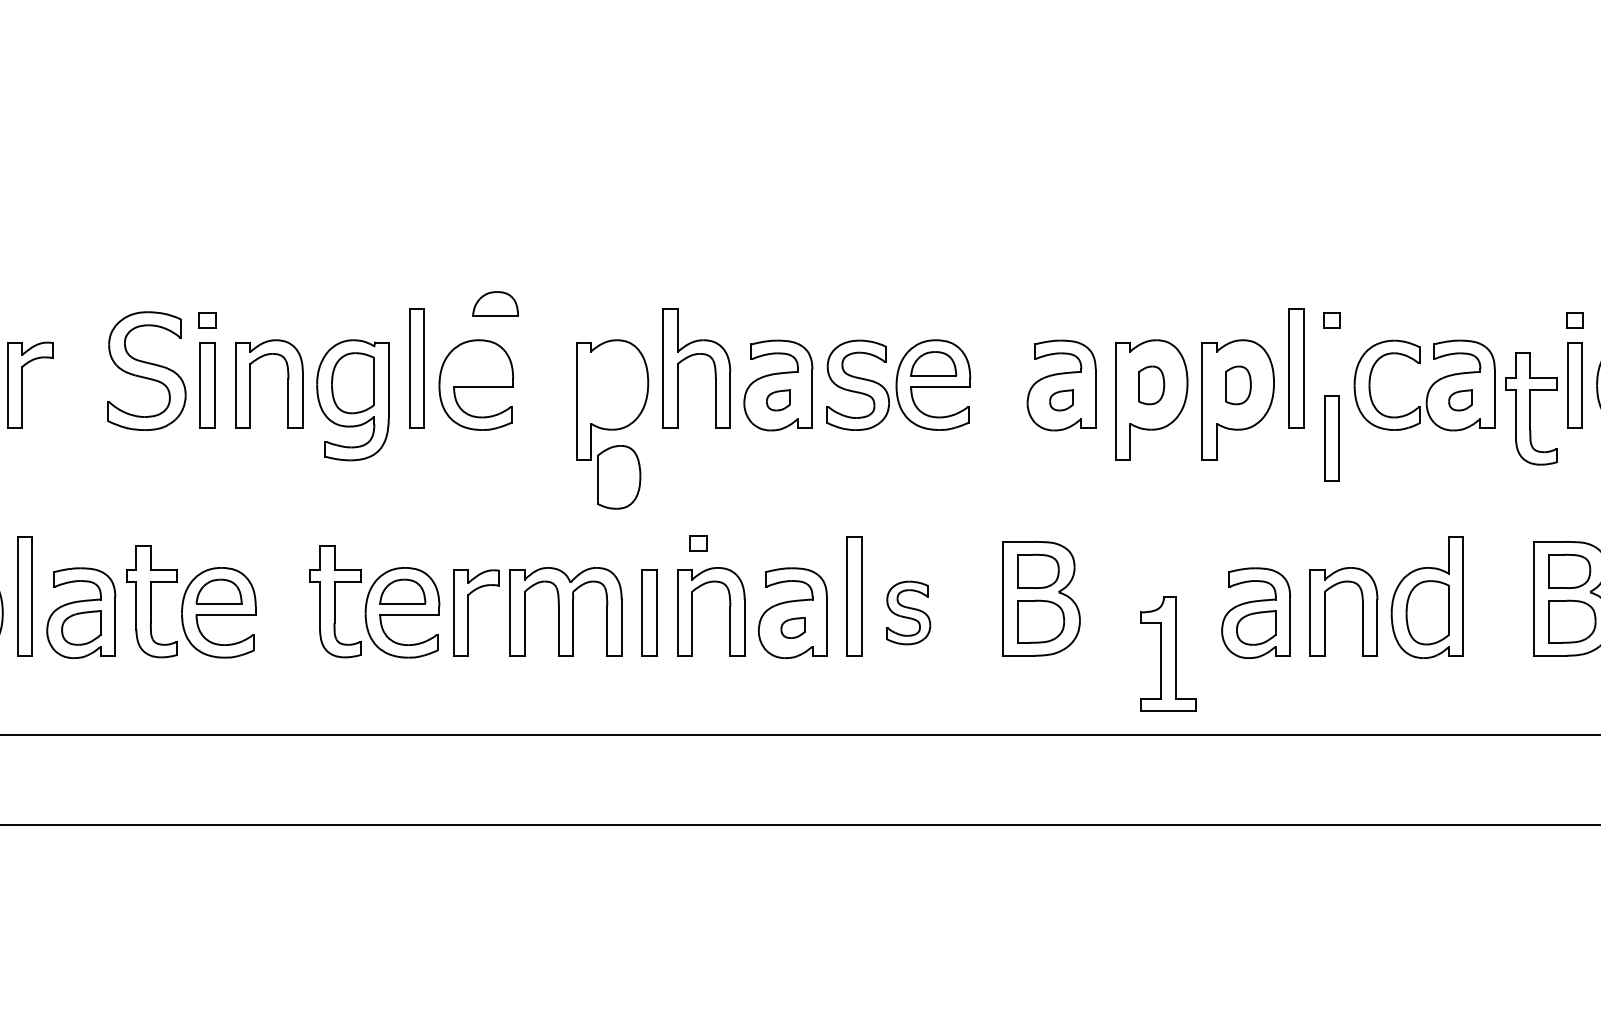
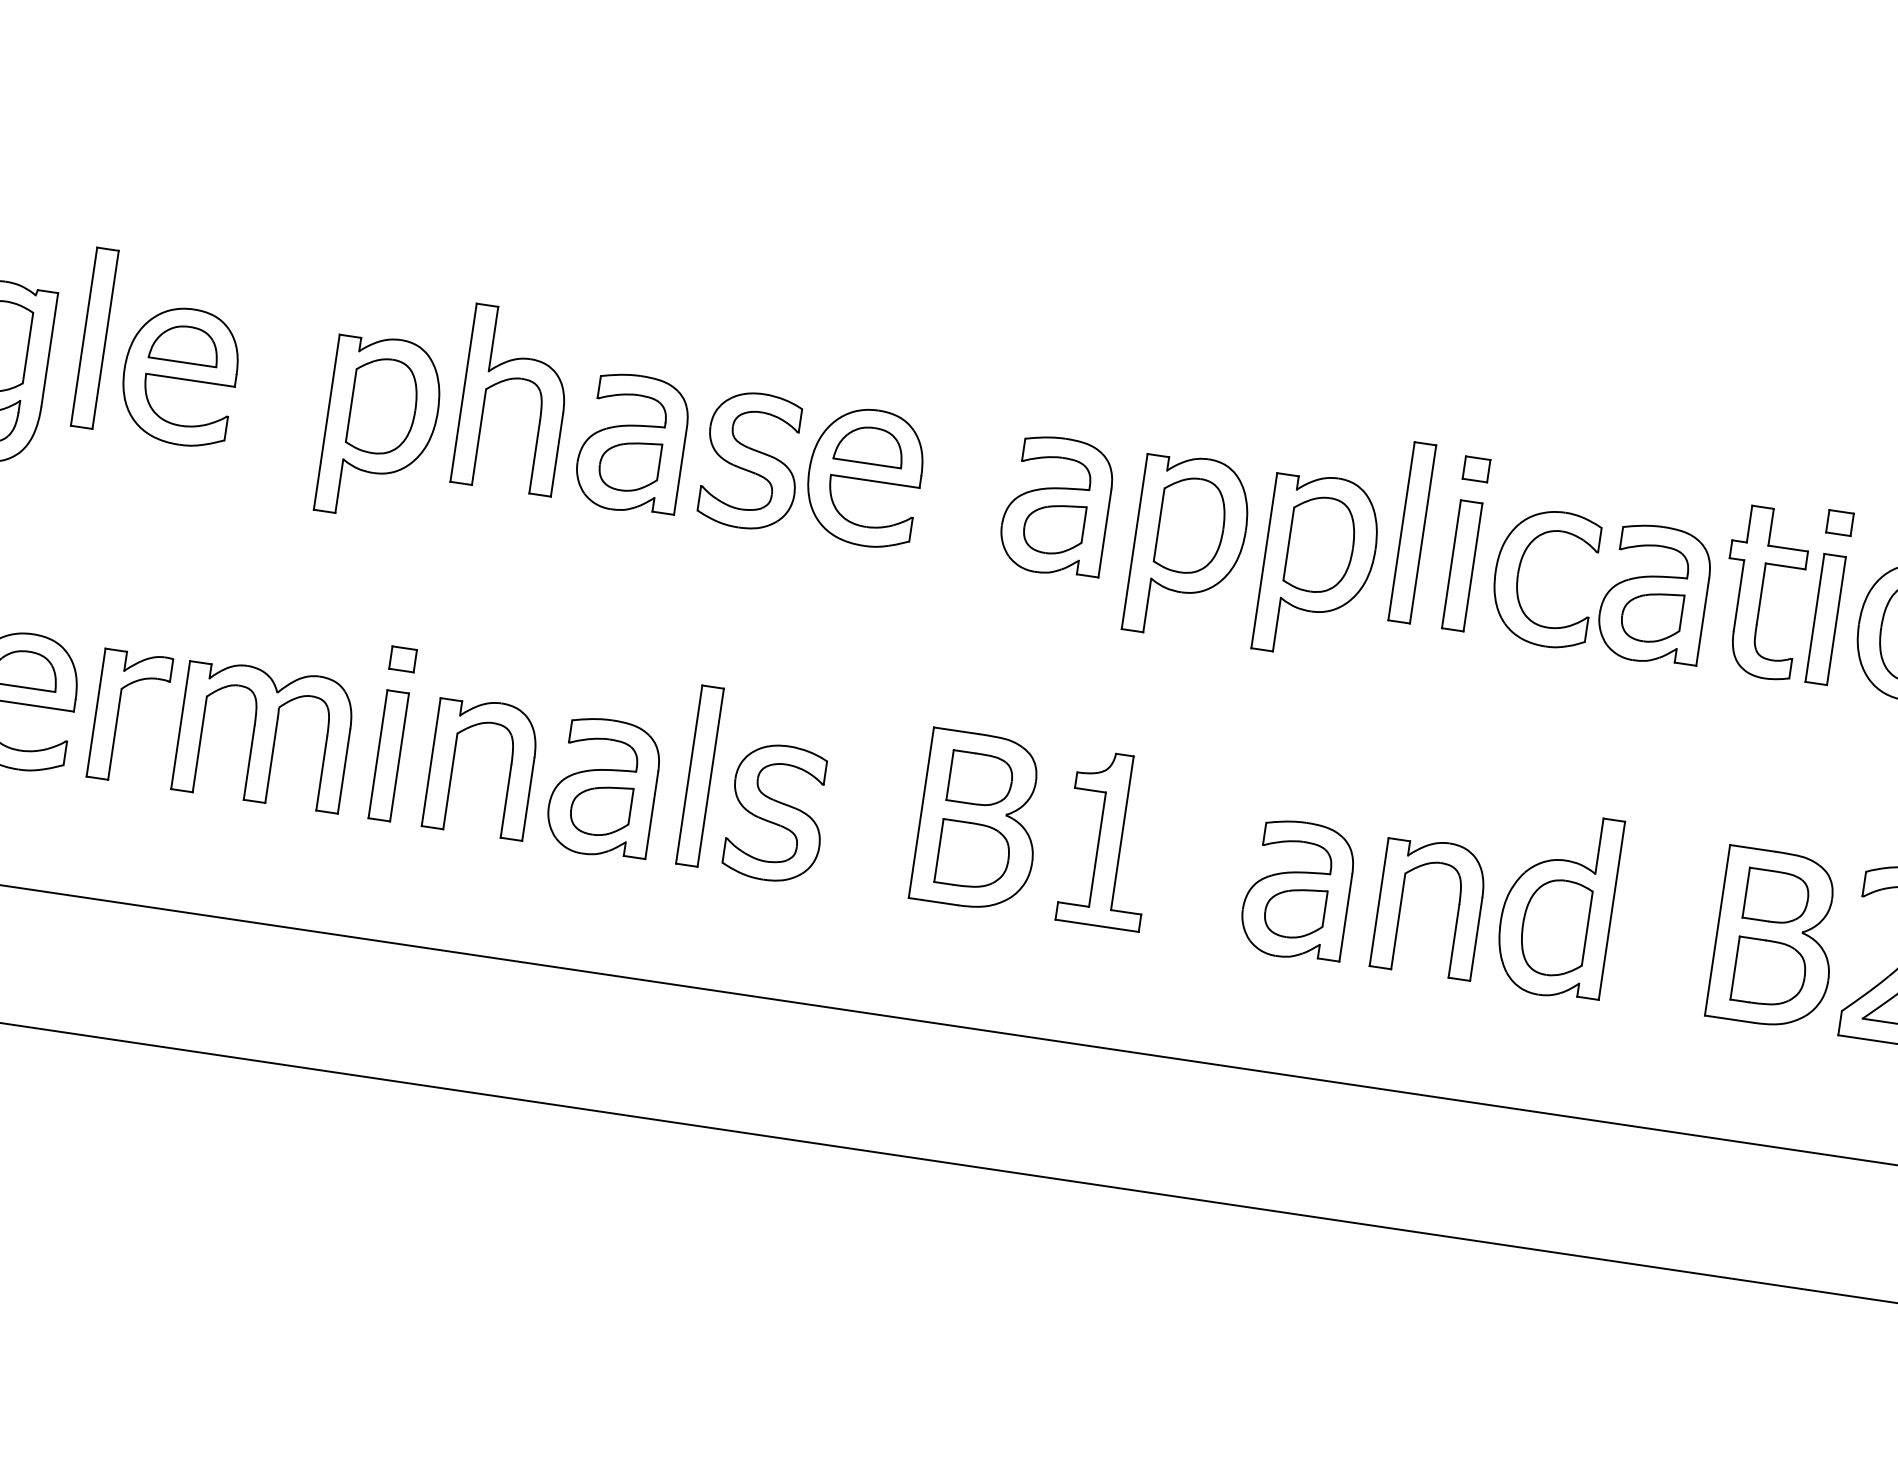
part: (495, 303) -> (185, 343), moved
part: (1151, 385) -> (1191, 526), size x1.67
part: (1238, 385) -> (1321, 545), size x1.67
part: (778, 400) -> (629, 466), size x1.67
part: (1061, 400) -> (1053, 528), size x1.67
part: (1460, 400) -> (1651, 616), size x1.67
part: (1531, 408) -> (1763, 592), moved
part: (1331, 438) -> (1461, 565), moved
part: (619, 477) -> (383, 406), moved
part: (698, 543) -> (403, 659), moved
part: (908, 612) -> (777, 812), size x1.43
part: (792, 627) -> (600, 809), size x1.67
part: (1168, 653) -> (1109, 840), moved

